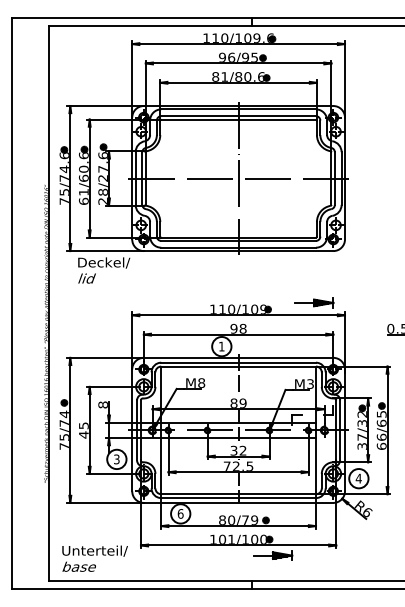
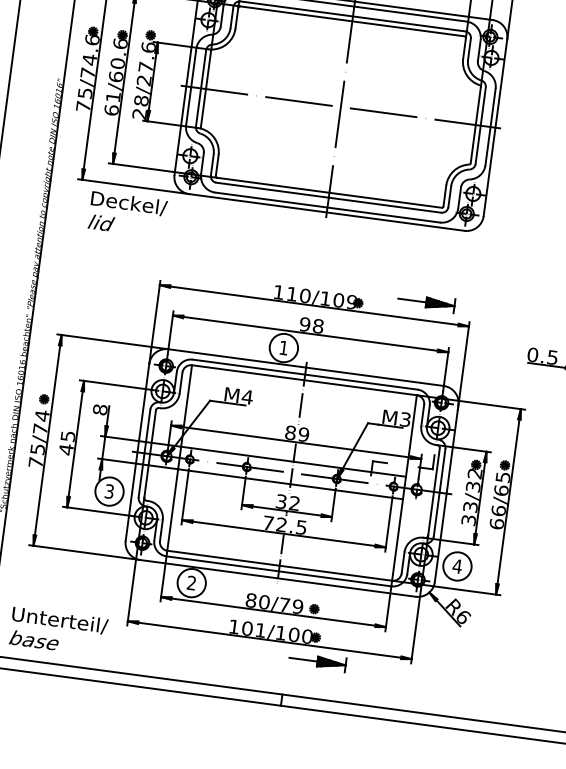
text: (201, 382) -> (247, 396), M8 -> M4
text: (361, 437) -> (469, 507), 37/32 -> 33/32
text: (180, 513) -> (191, 582), 6 -> 2

